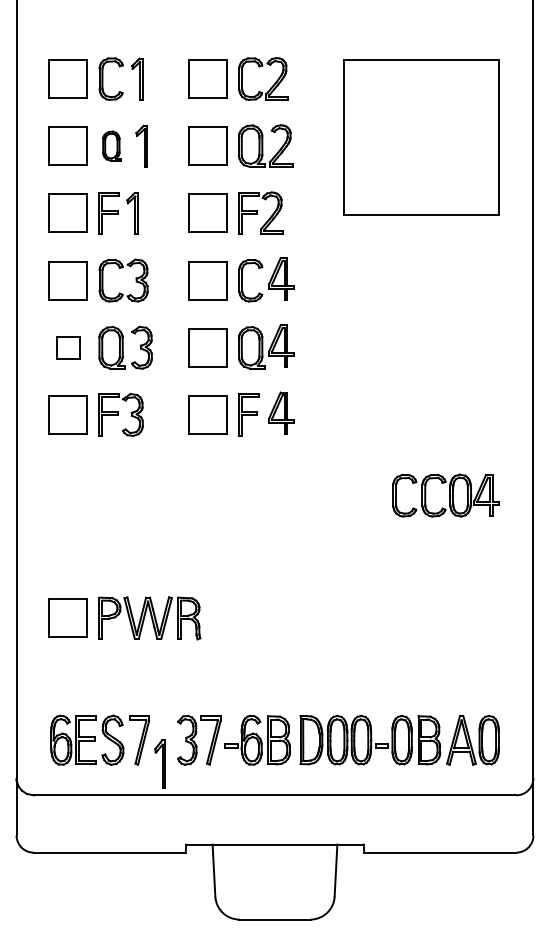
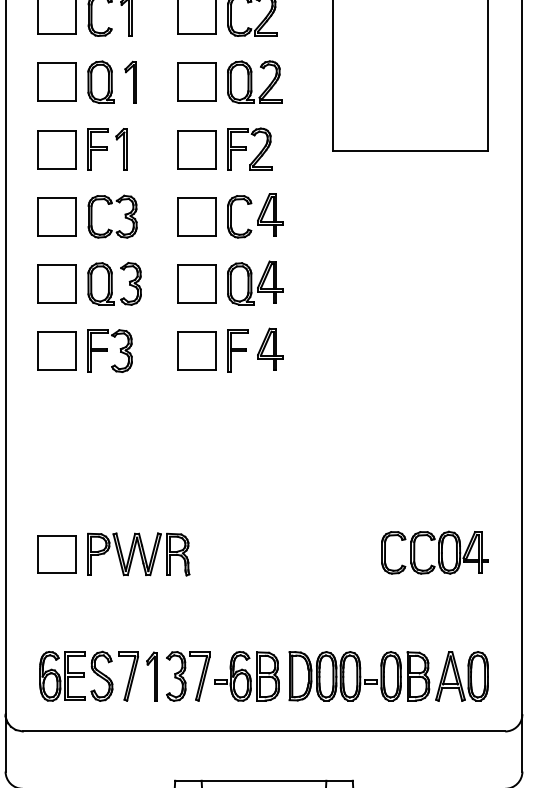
part: (111, 145) -> (100, 81), size x1.43
part: (67, 347) -> (56, 283), size x1.67
part: (445, 495) -> (434, 552), moved
part: (159, 763) -> (151, 675), moved

